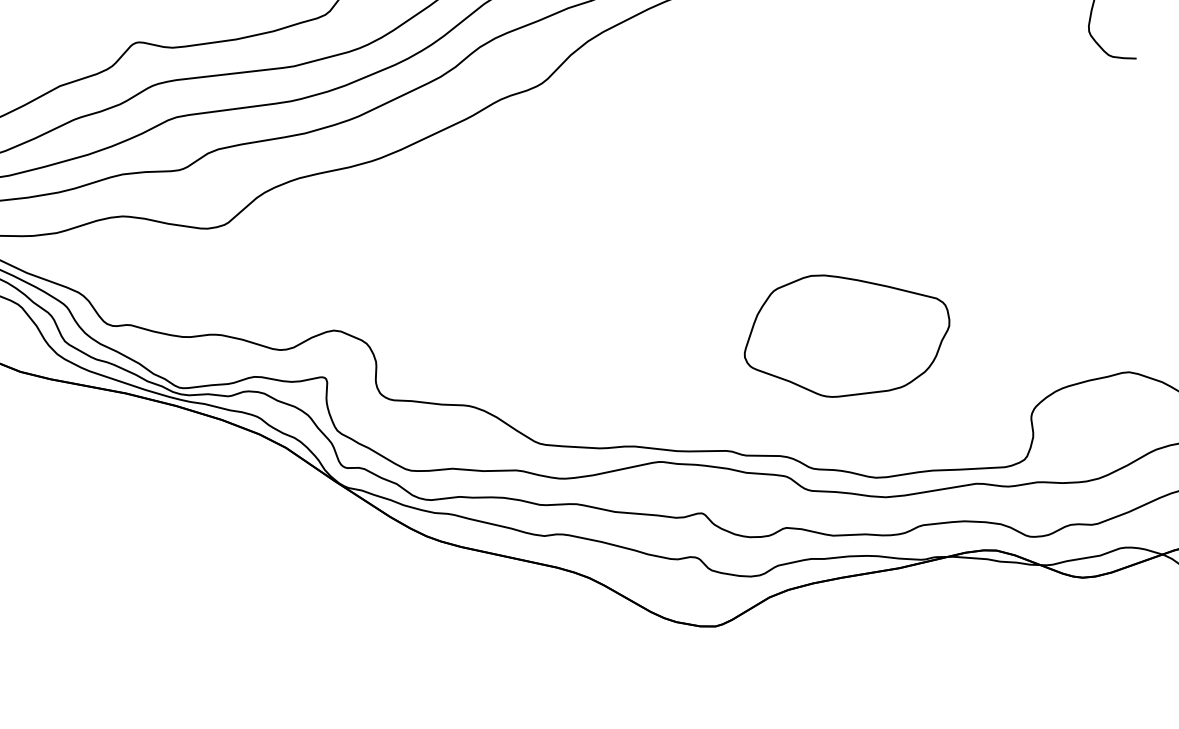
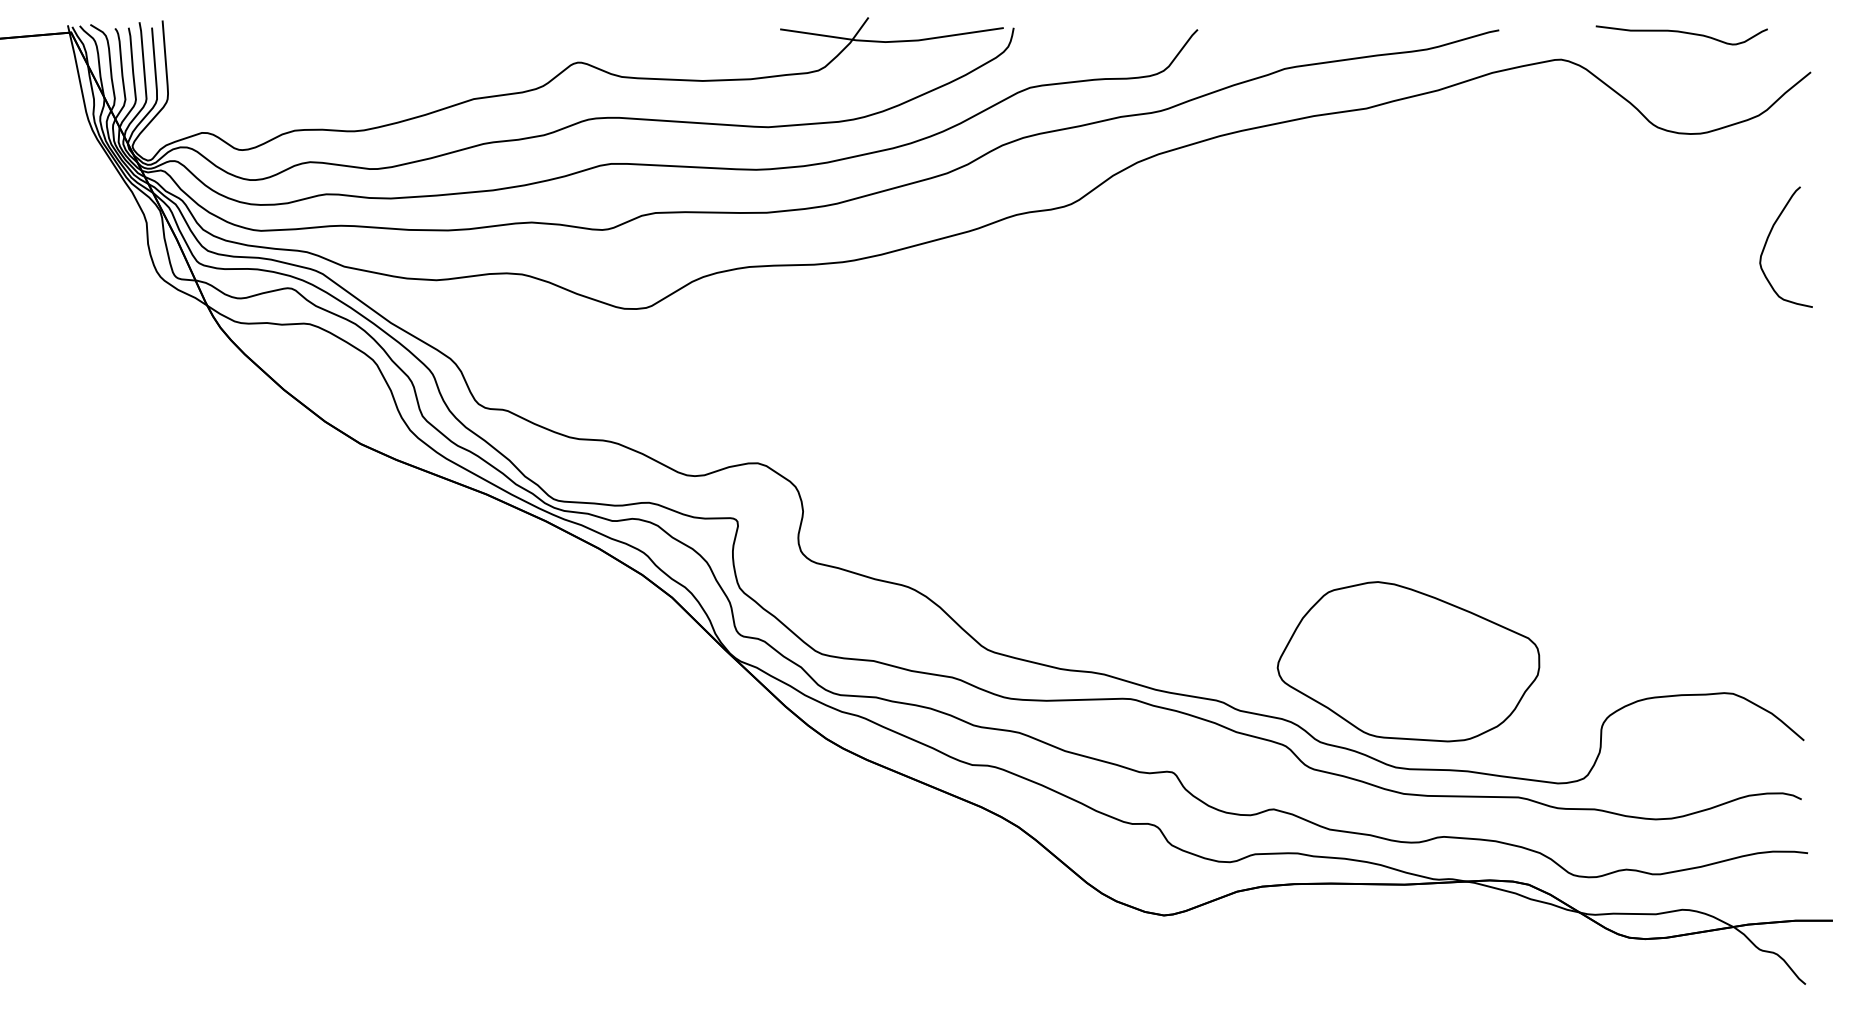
part: (846, 333) -> (1408, 661), moved

